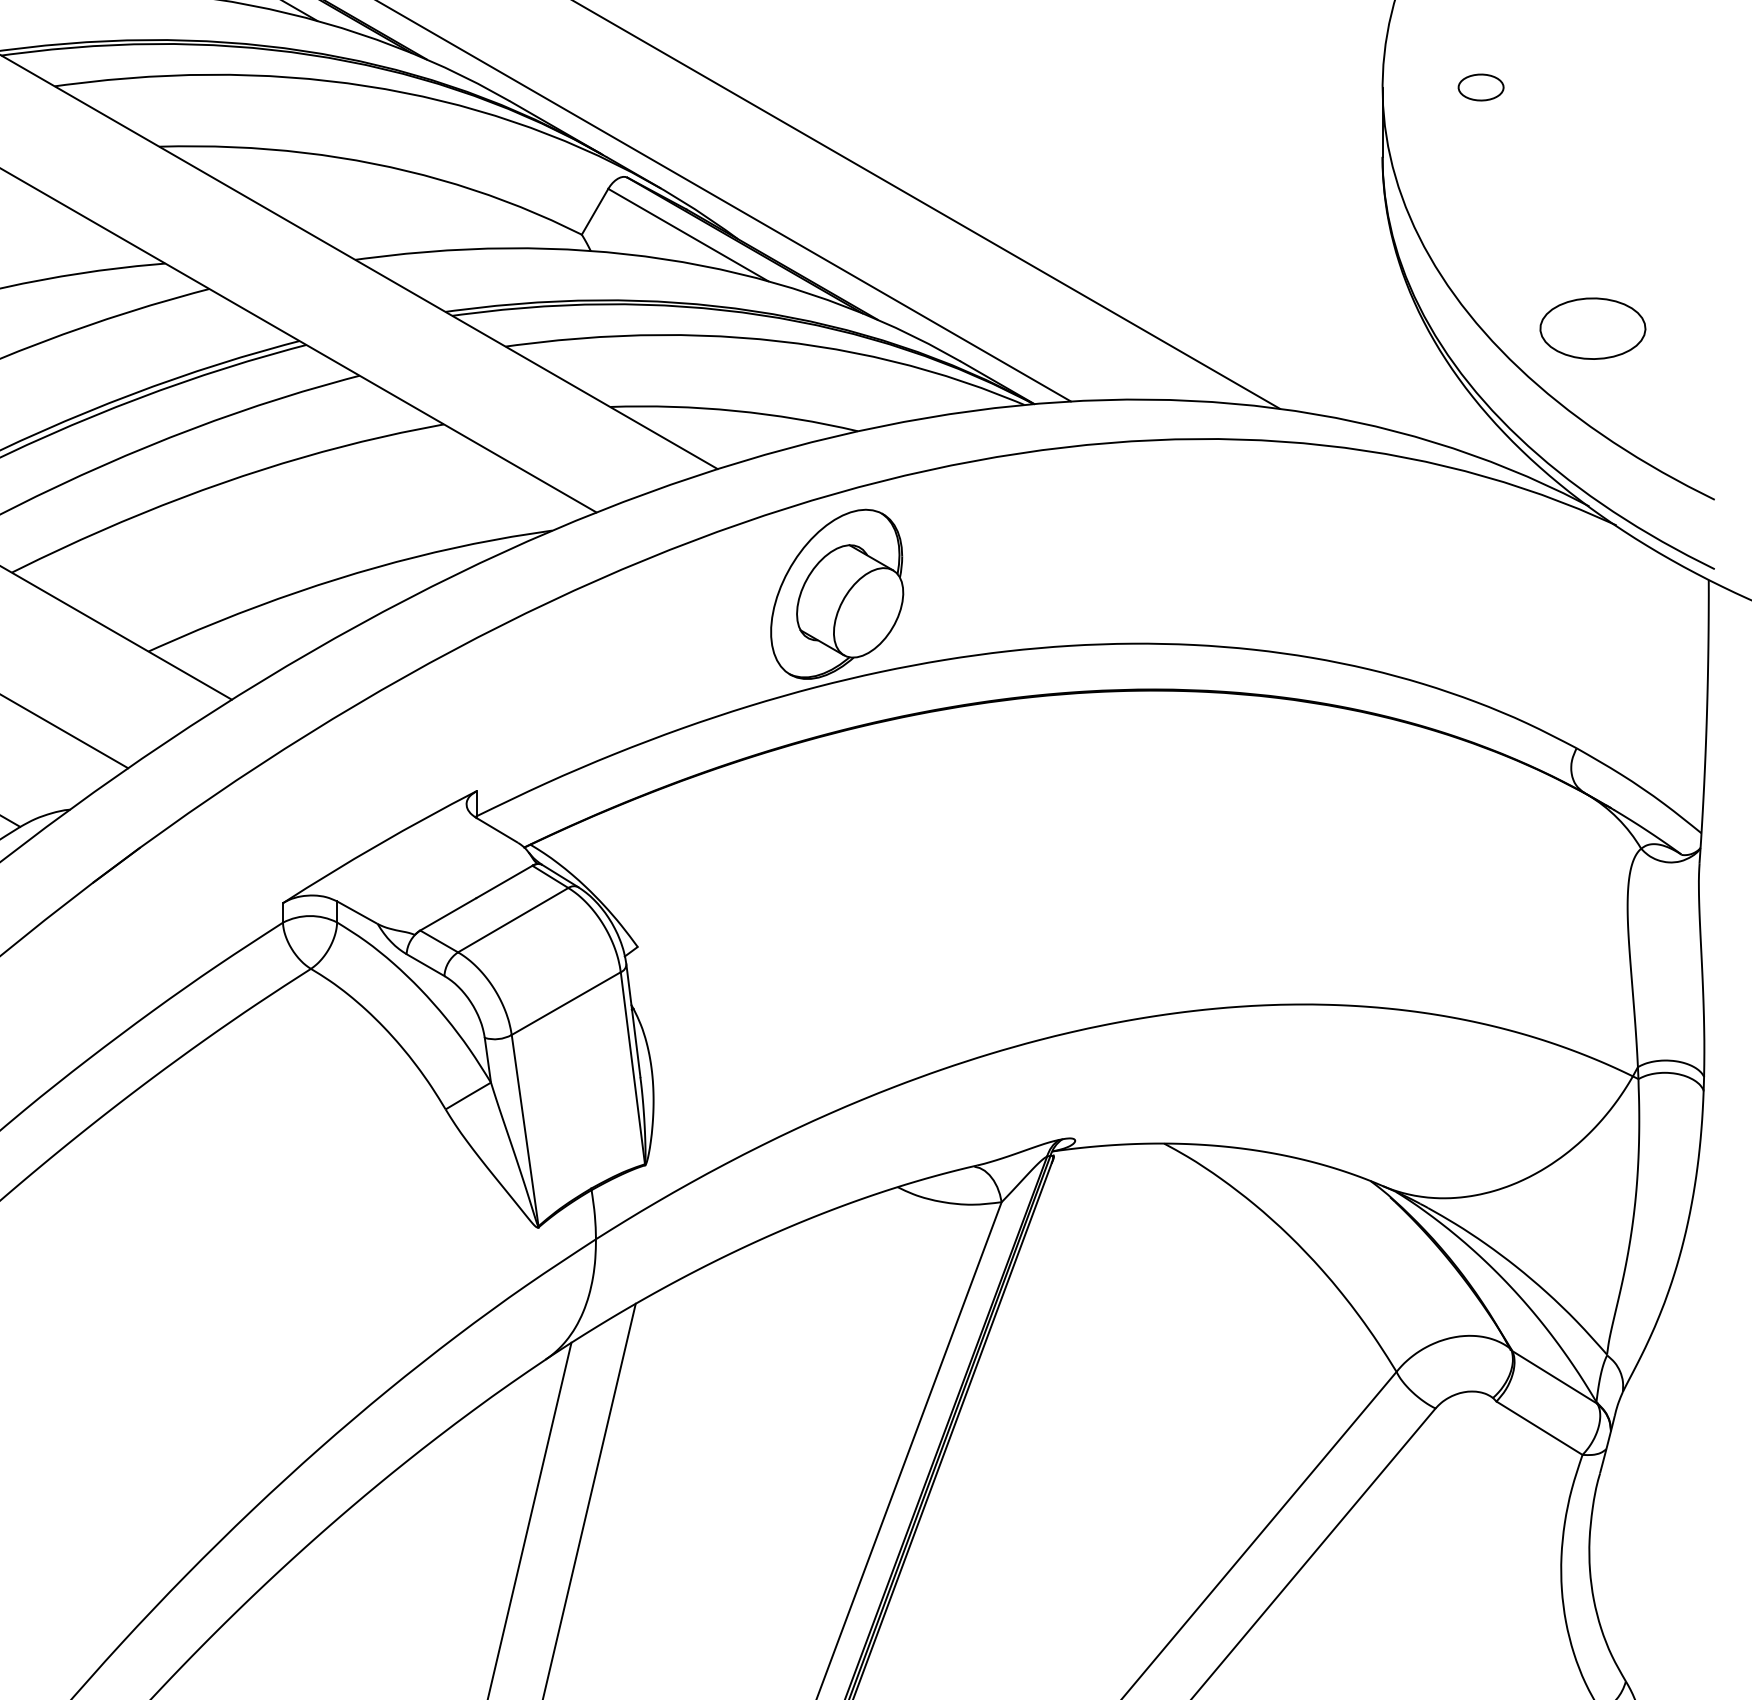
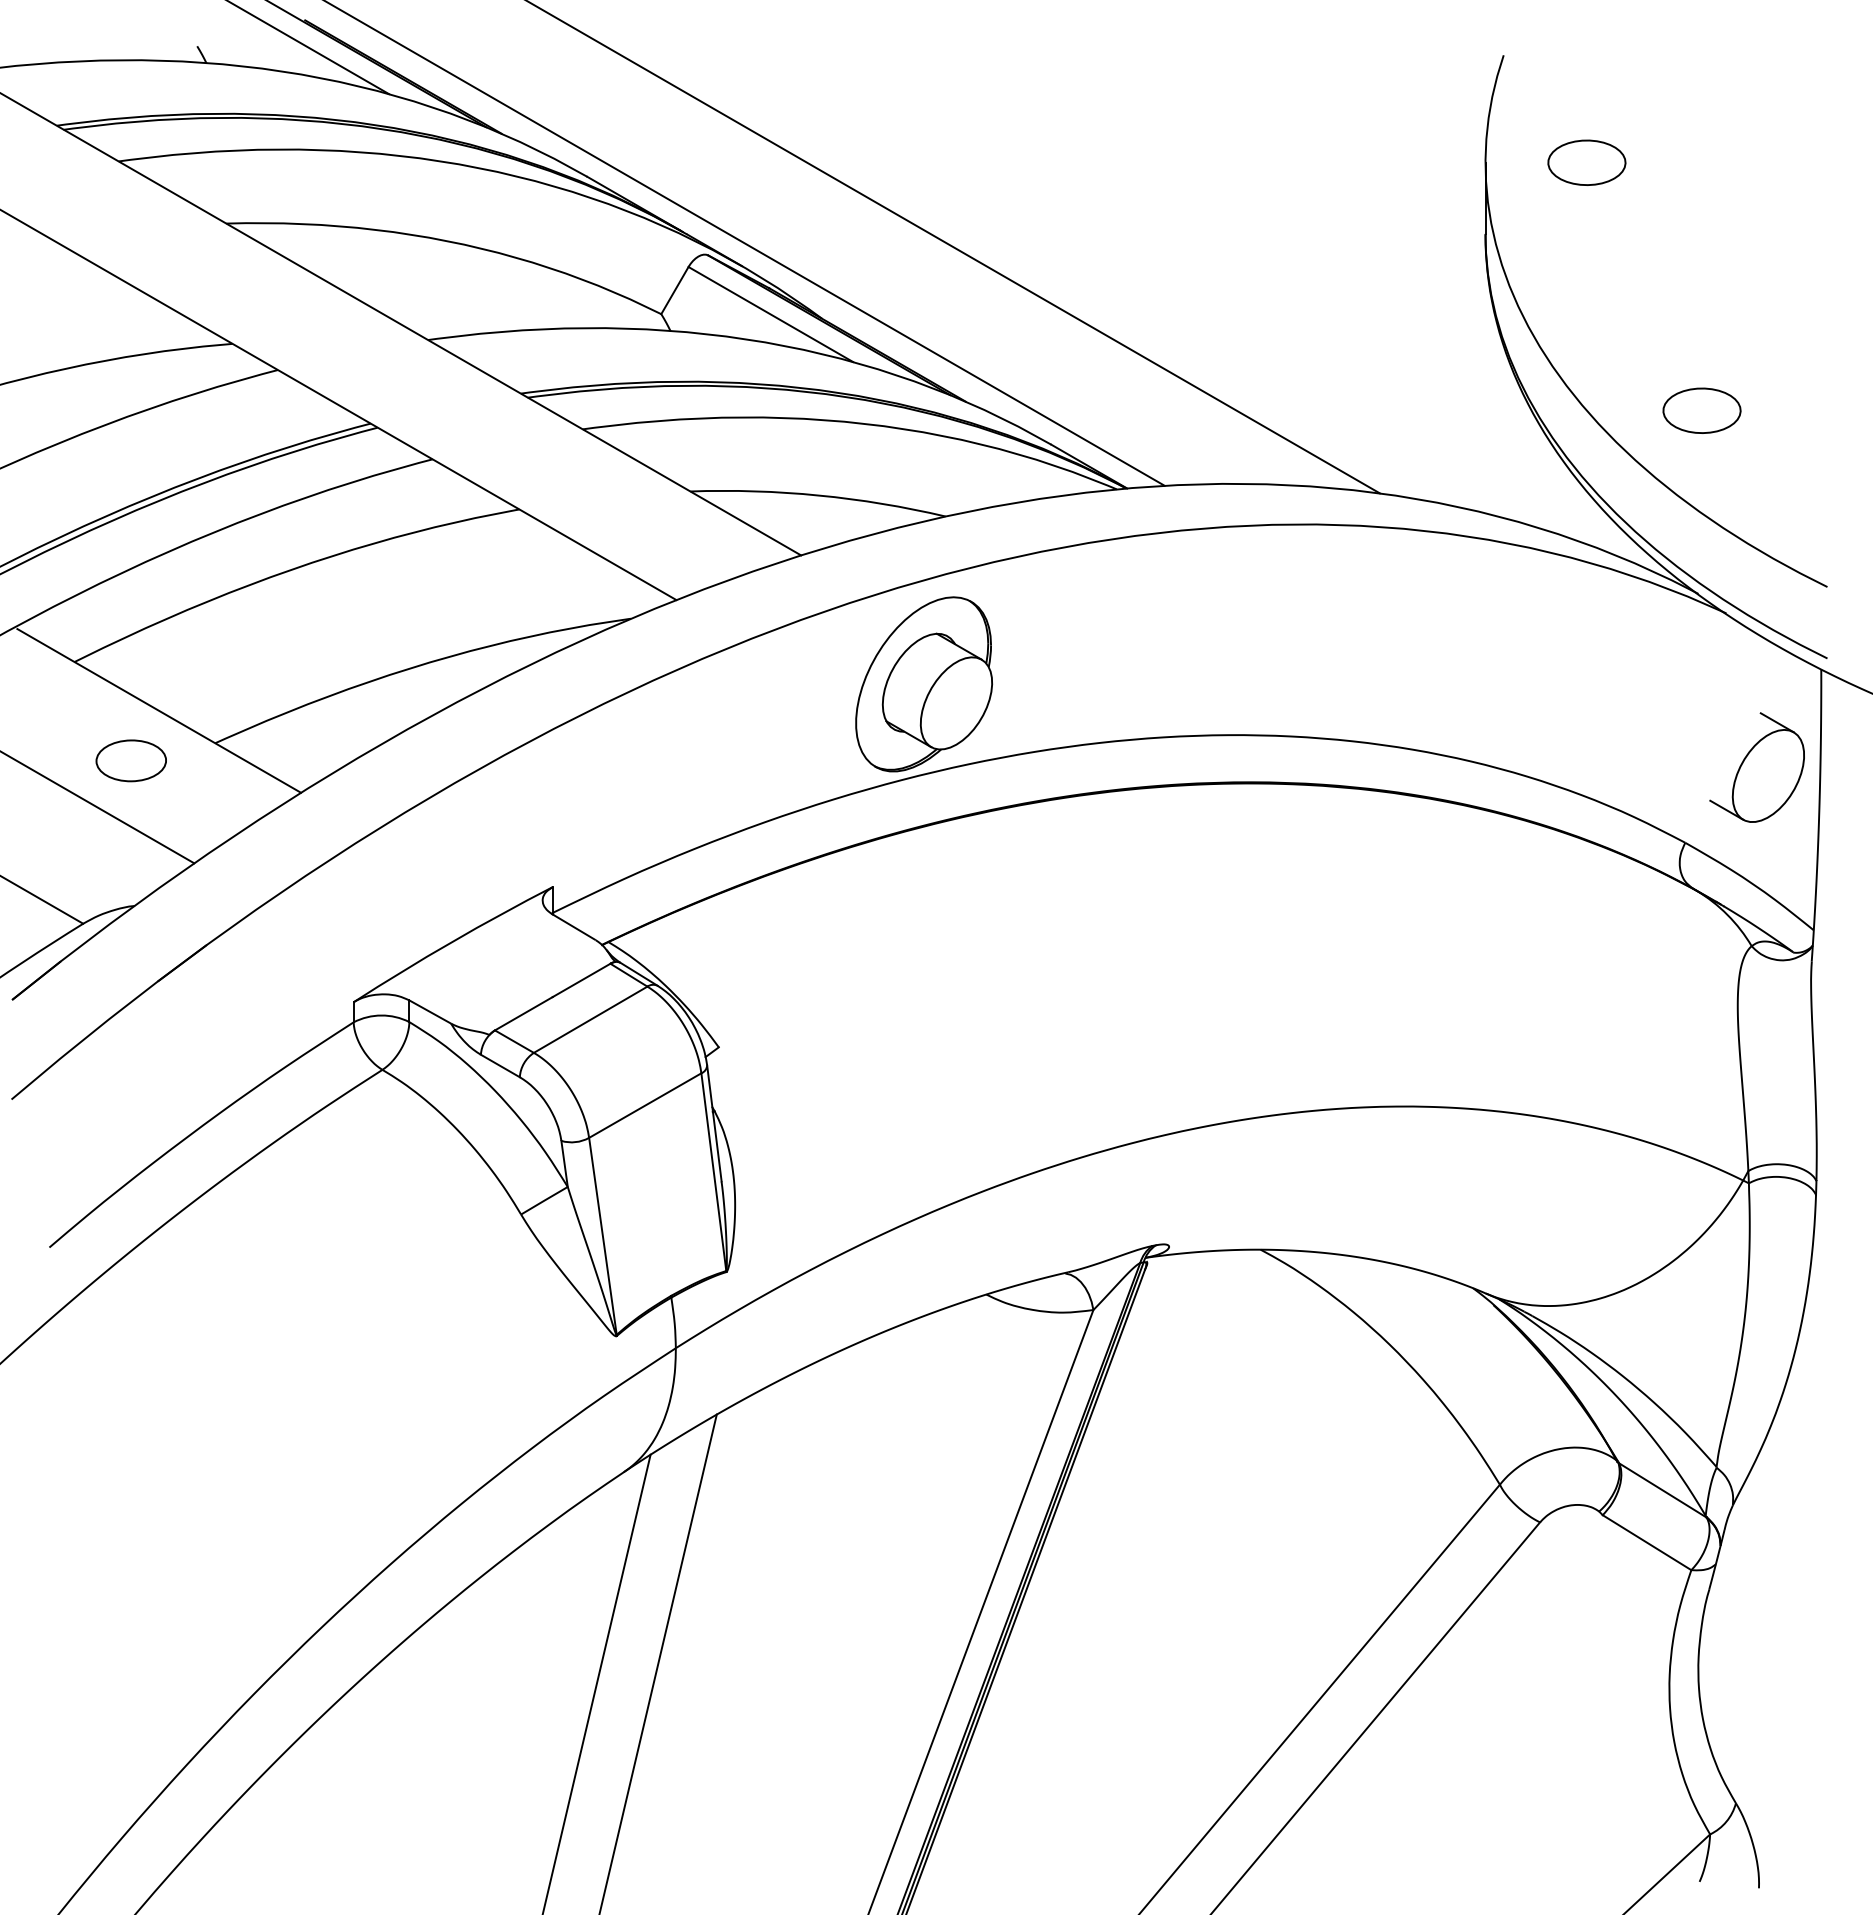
part: (1480, 87) -> (1586, 162), size x1.67
part: (1592, 328) -> (1701, 410), size x0.71
part: (66, 668) -> (130, 760), added
part: (1645, 675) -> (1756, 767), added

